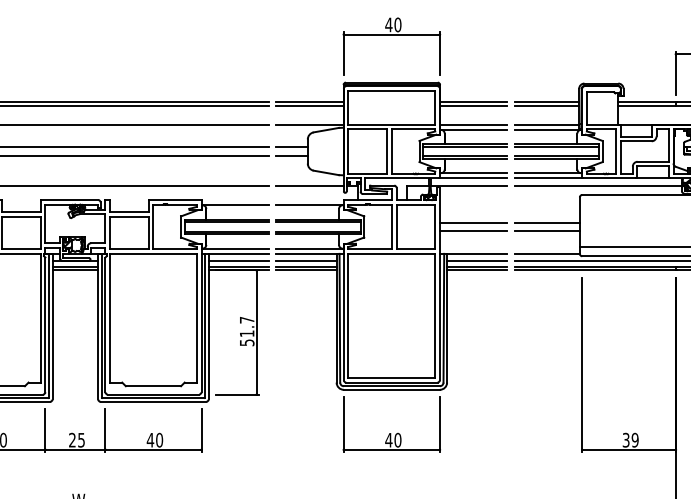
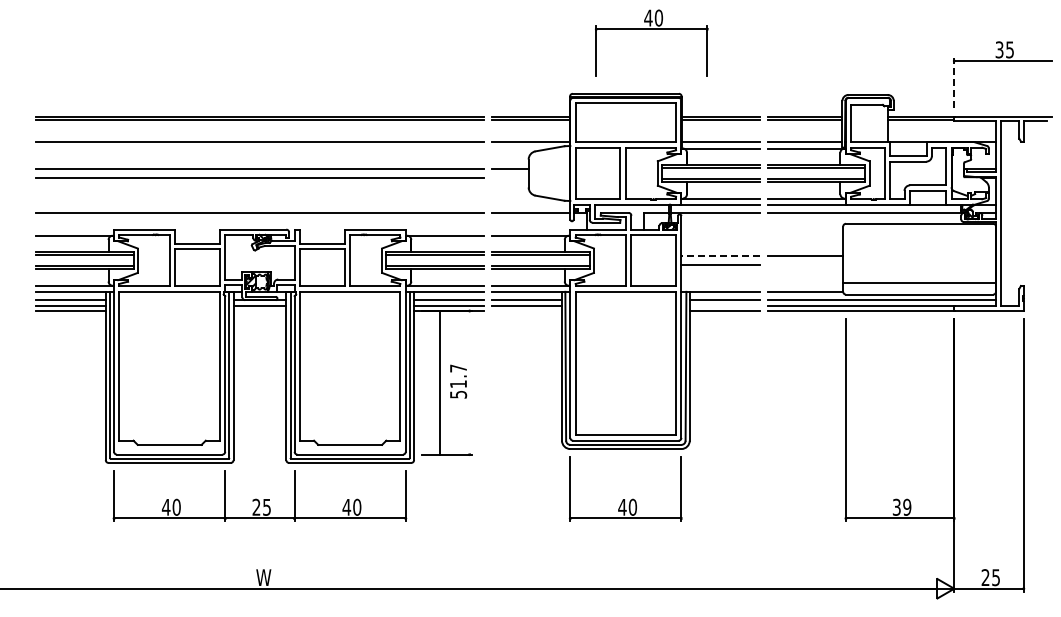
part: (391, 34) -> (651, 29), moved
line: (676, 73) -> (954, 83), solid -> dashed
line: (292, 155) -> (510, 178), removed
line: (472, 223) -> (719, 256), solid -> dashed
line: (547, 231) -> (805, 265), removed
line: (477, 266) -> (724, 306), removed
line: (75, 270) -> (259, 311), removed
line: (305, 270) -> (526, 311), removed
line: (256, 332) -> (439, 382), moved

